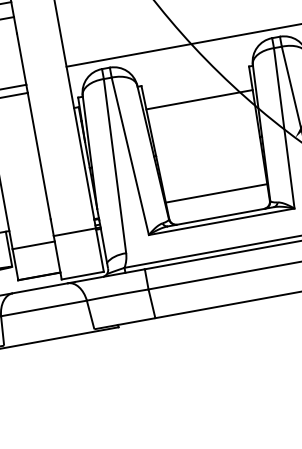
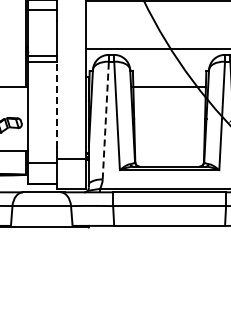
line: (38, 155) -> (56, 104), solid -> dashed
line: (114, 166) -> (105, 120), solid -> dashed
line: (216, 193) -> (169, 150), removed

